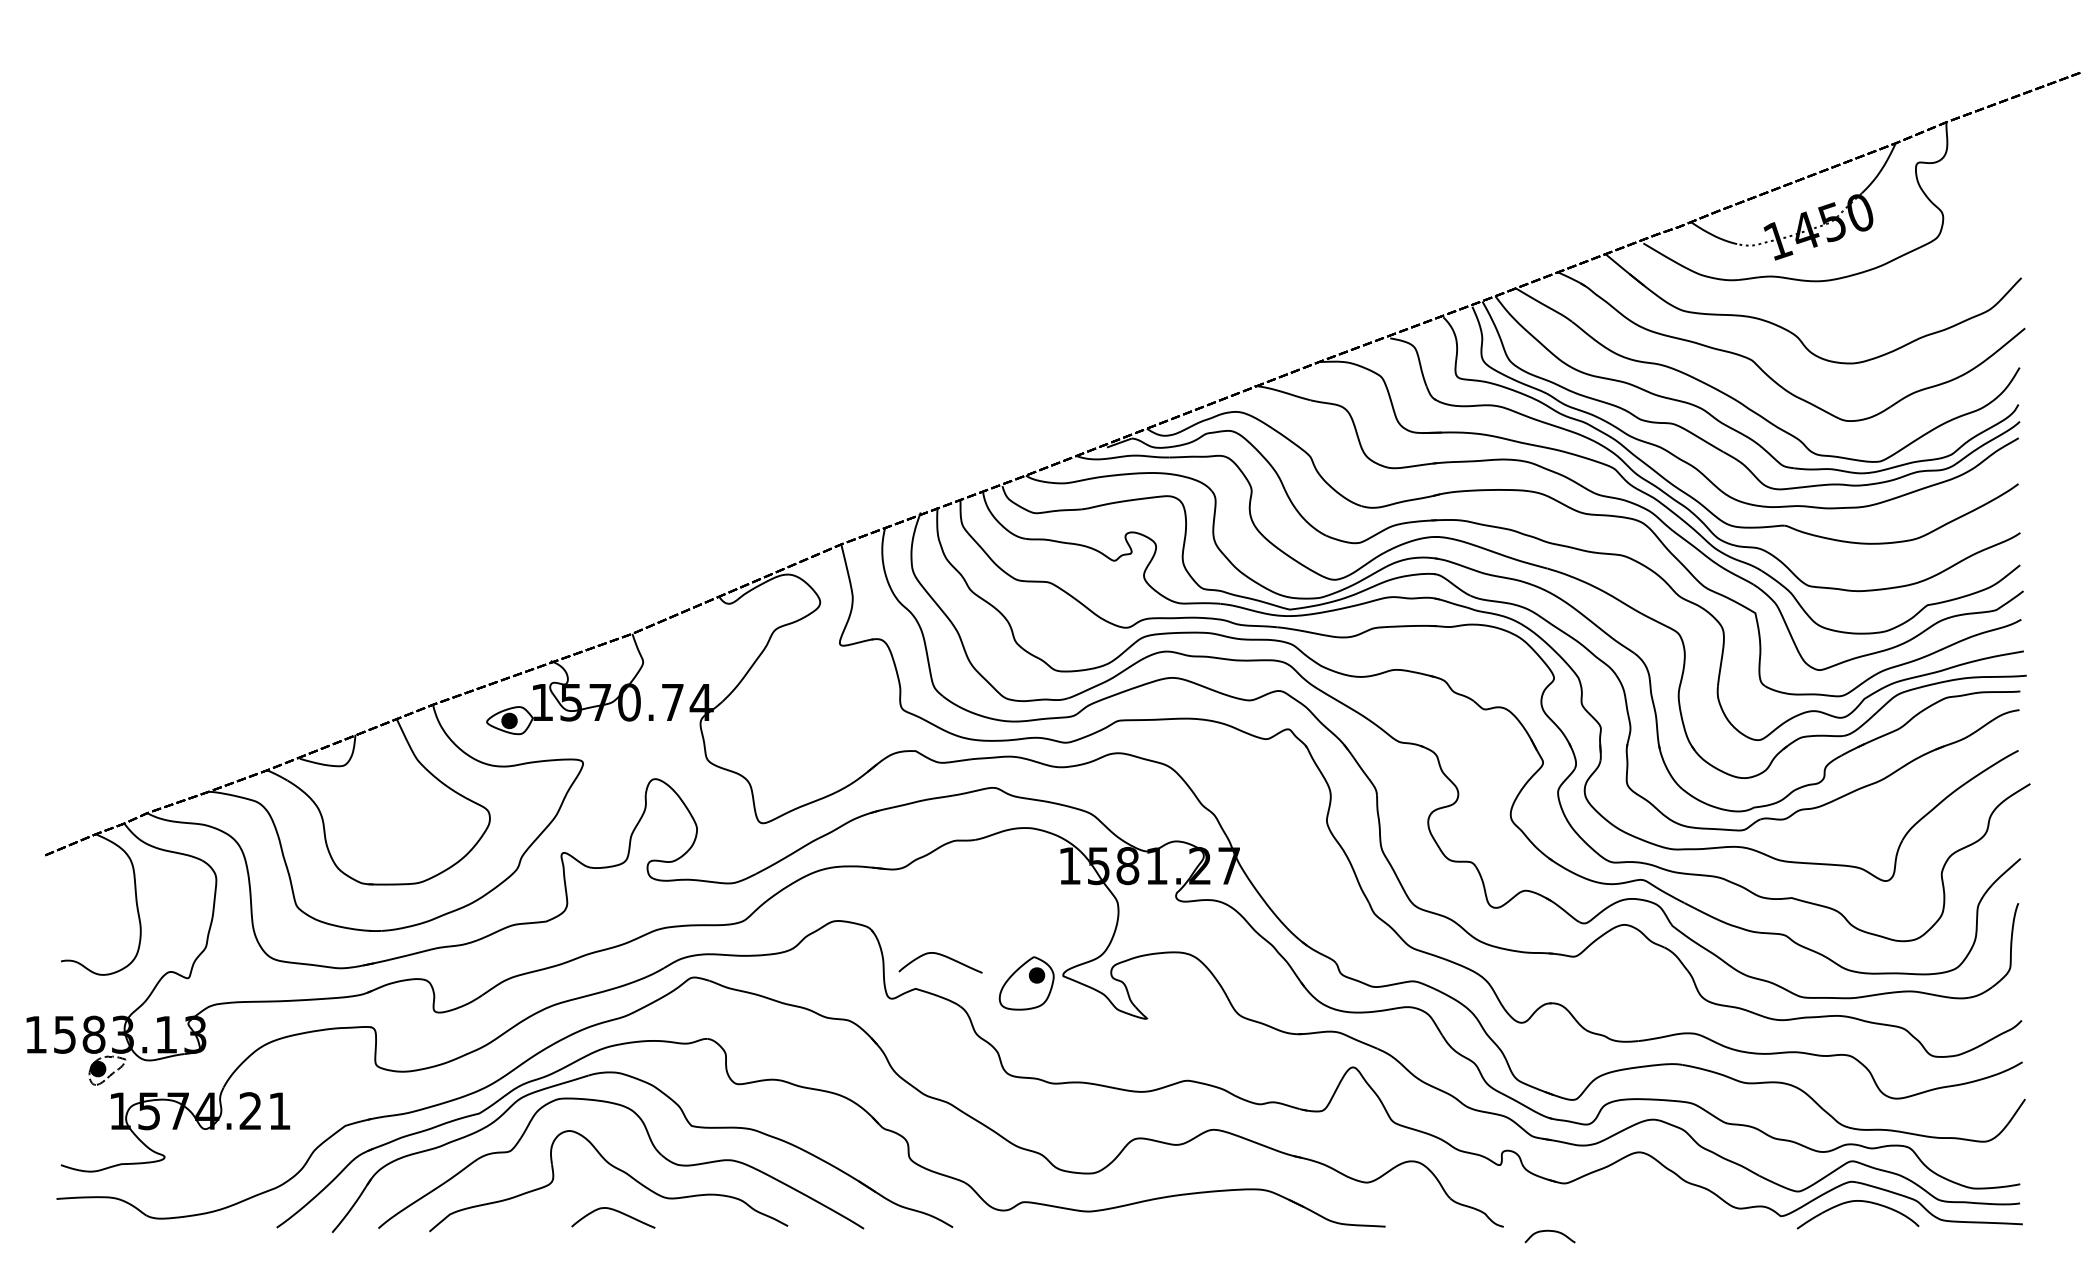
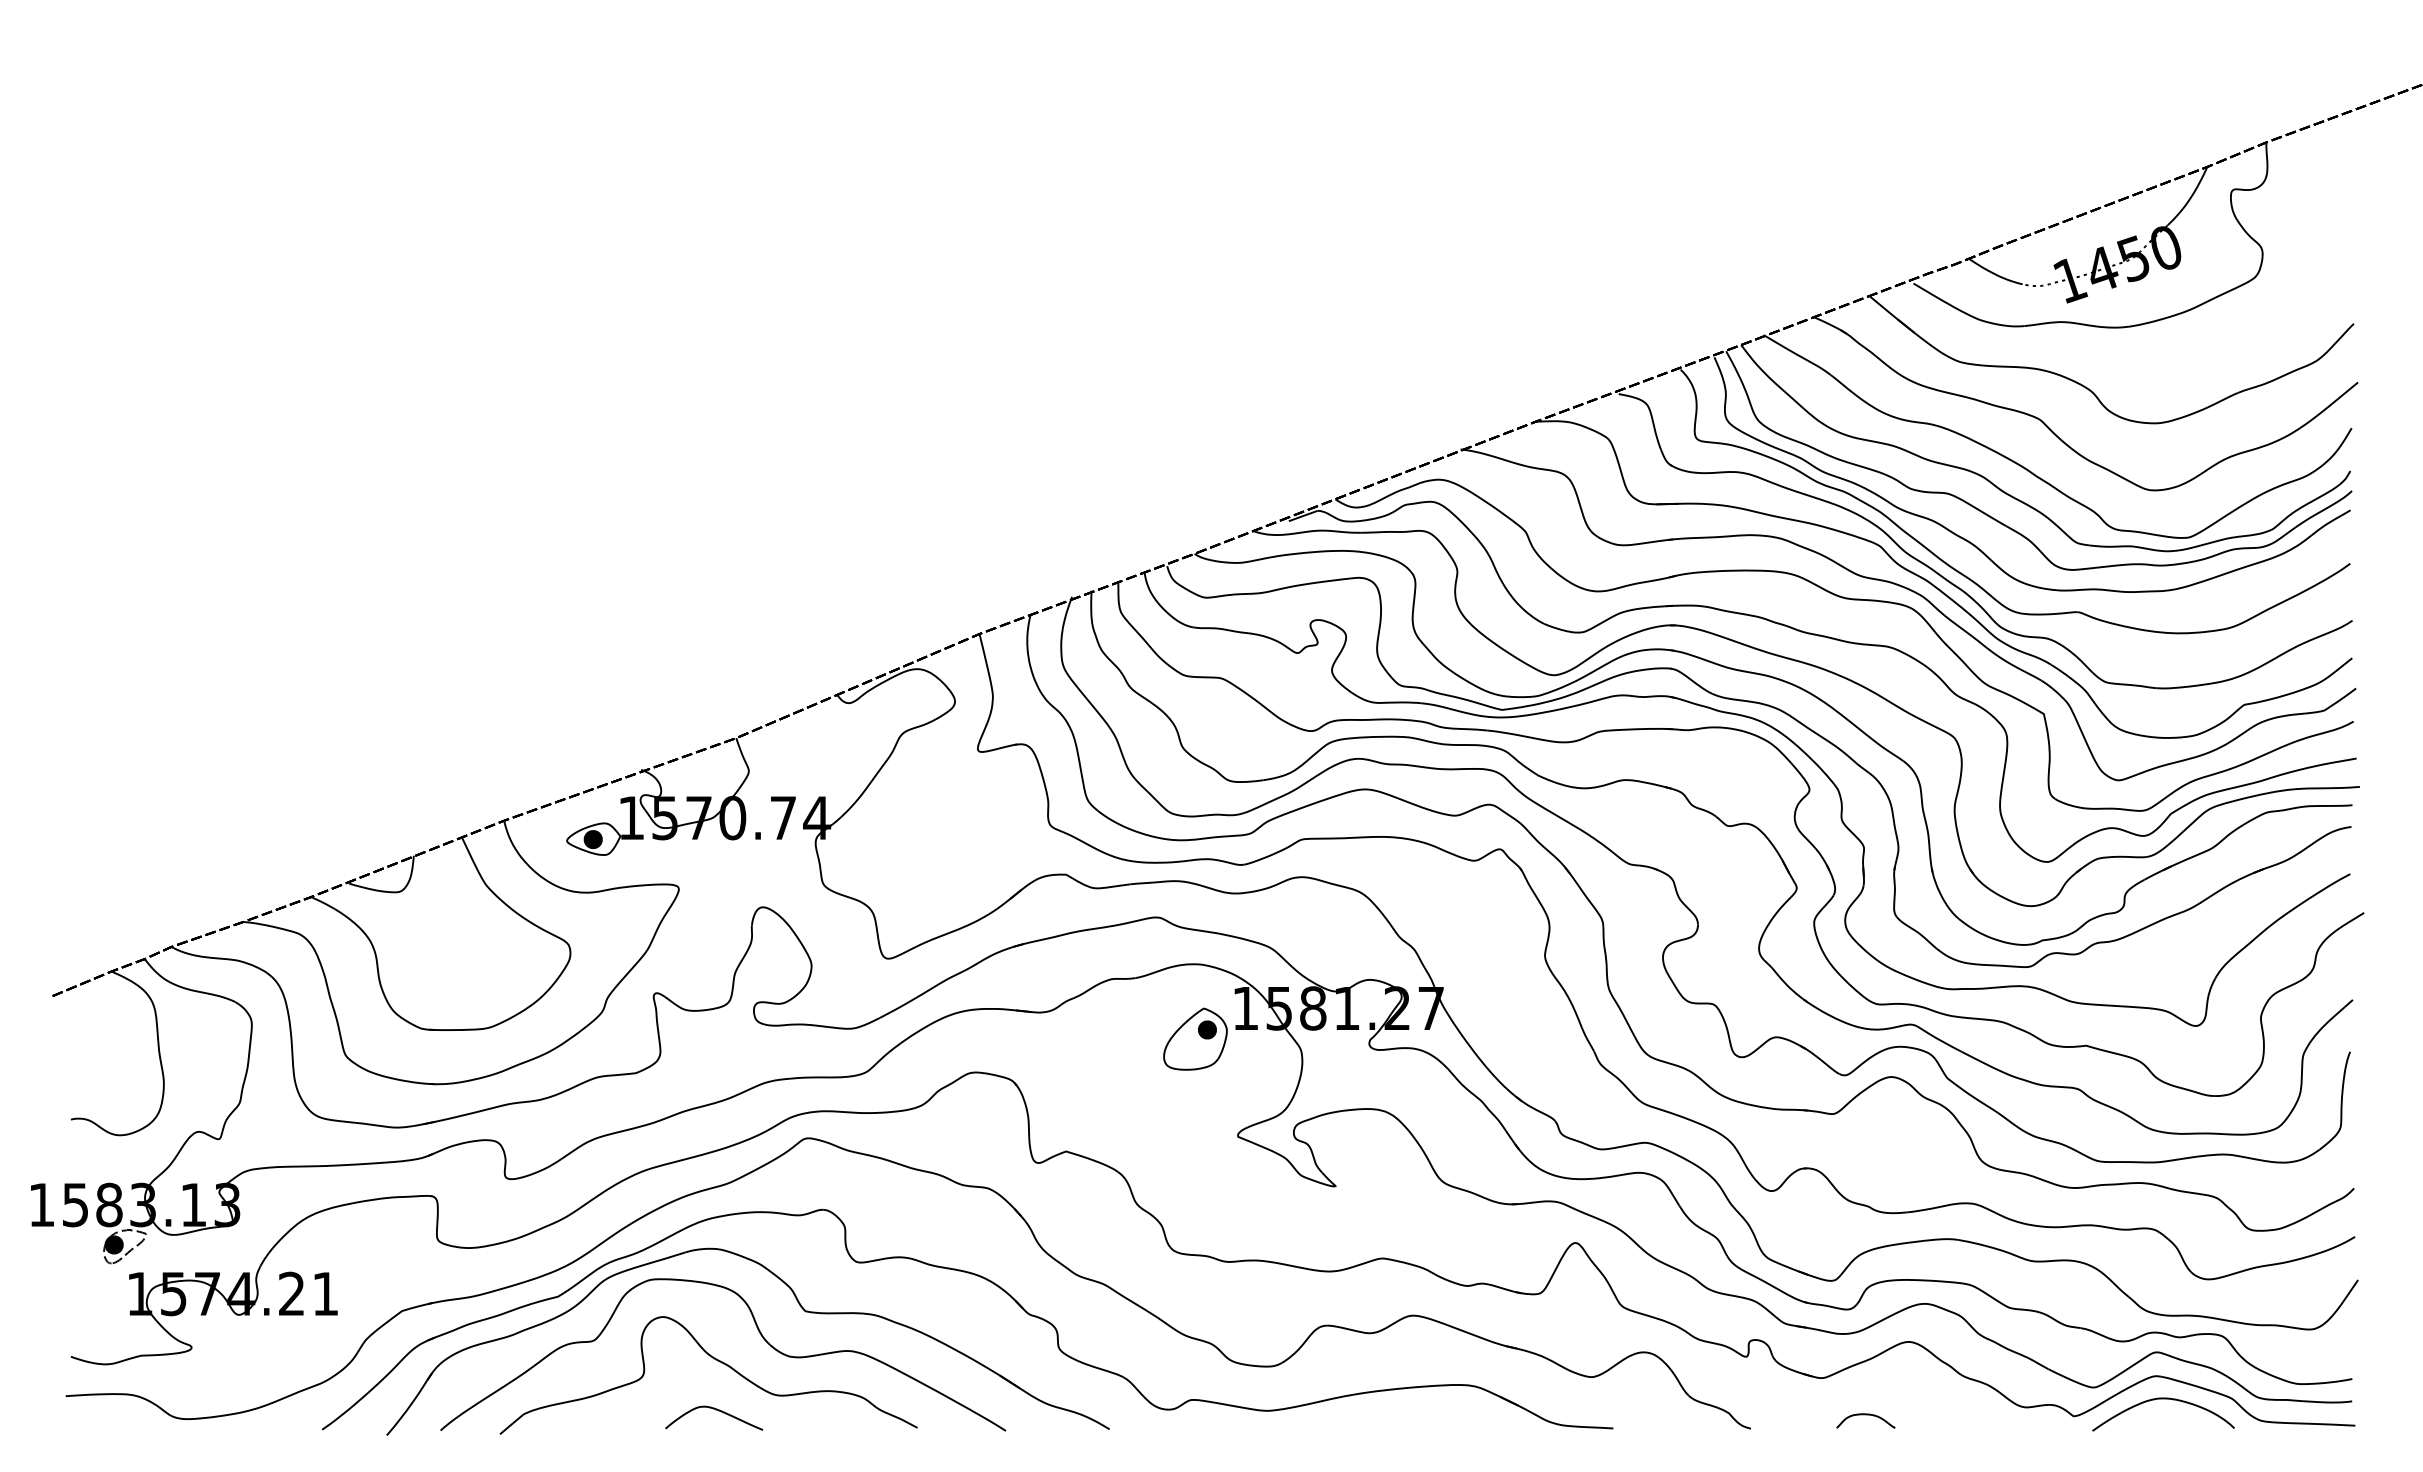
curve: (944, 957) -> (1099, 1114), removed
part: (1026, 982) -> (1195, 1038), moved
curve: (1549, 1231) -> (1865, 1415), moved

